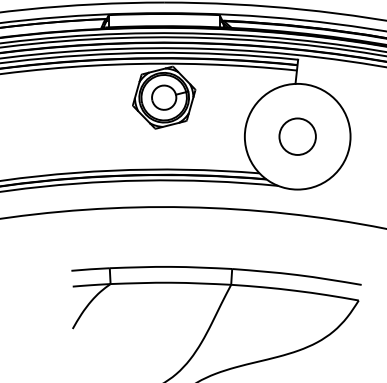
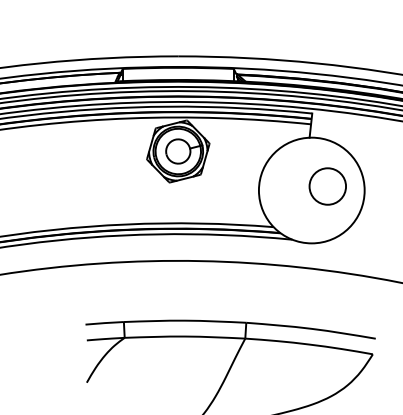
circle: (297, 136) -> (327, 186), moved

